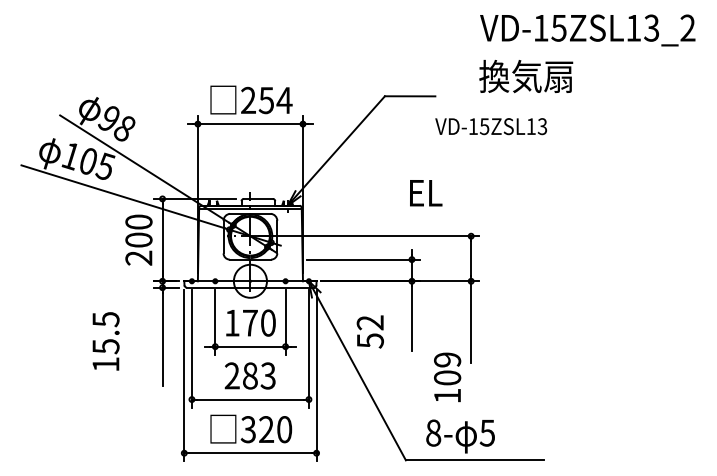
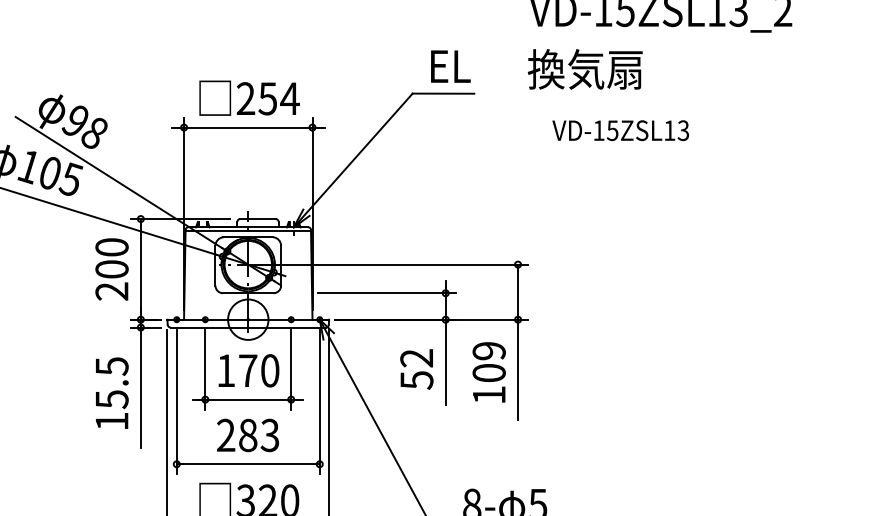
text: (491, 126) -> (621, 130), moved
text: (426, 193) -> (451, 66), moved
text: (369, 331) -> (415, 368), moved
text: (105, 341) -> (111, 393), moved
text: (447, 377) -> (489, 372), moved

